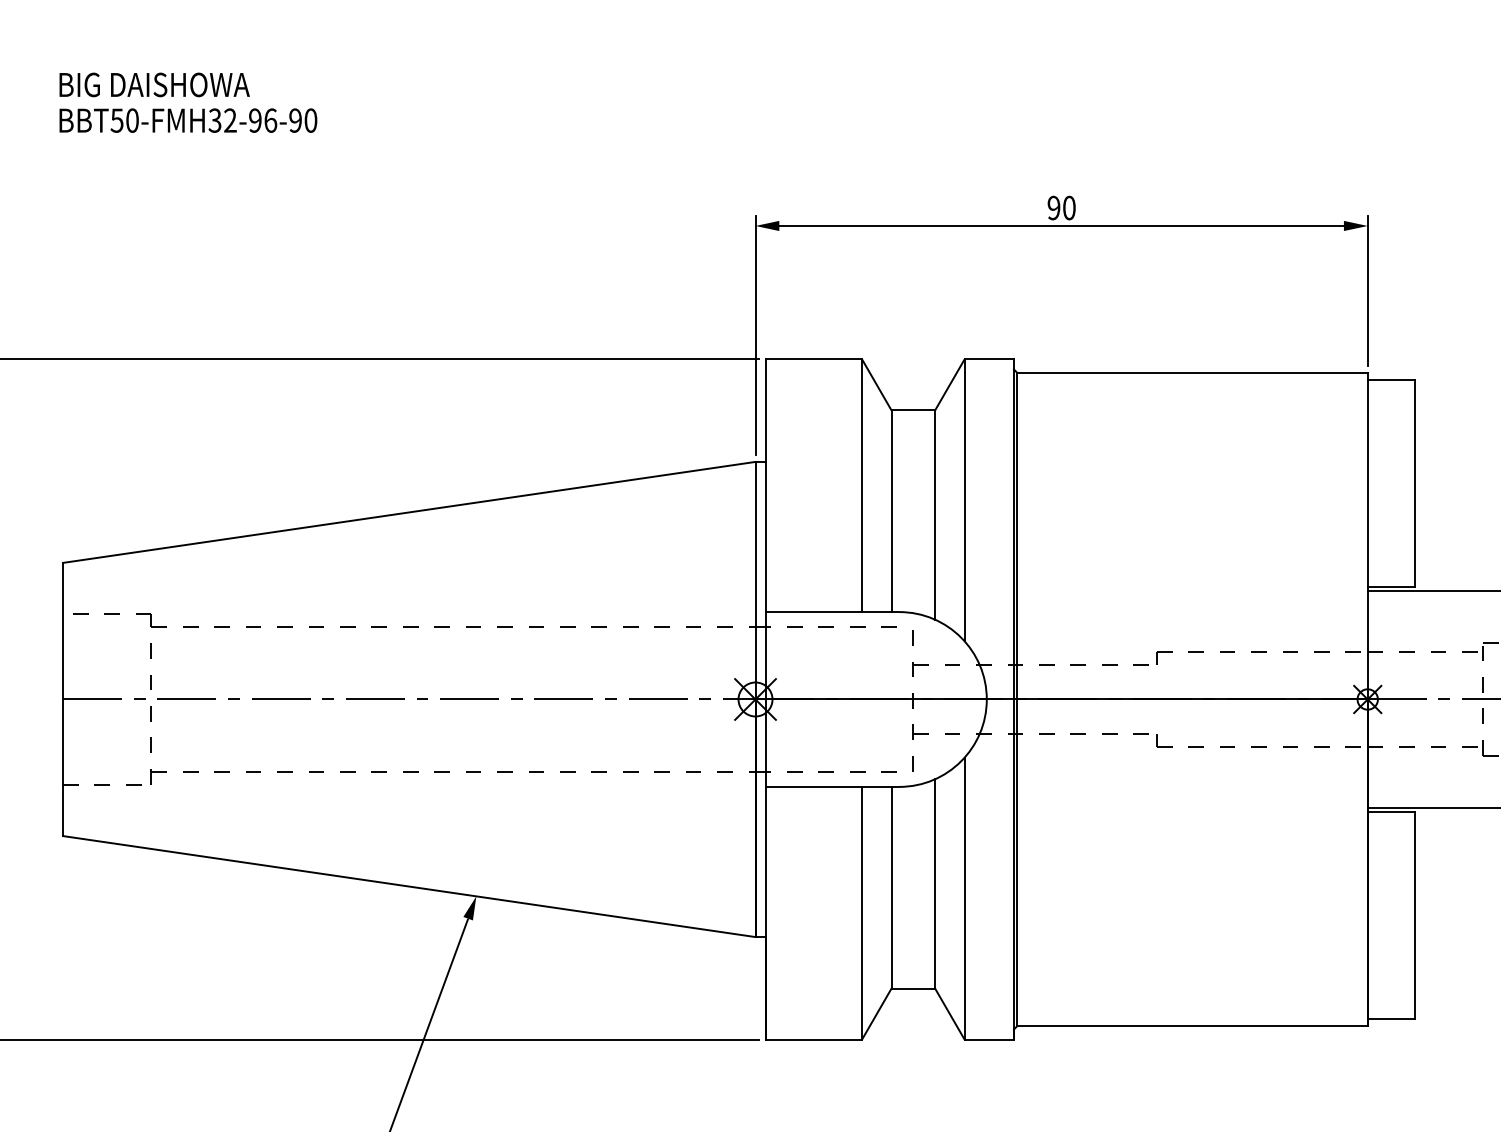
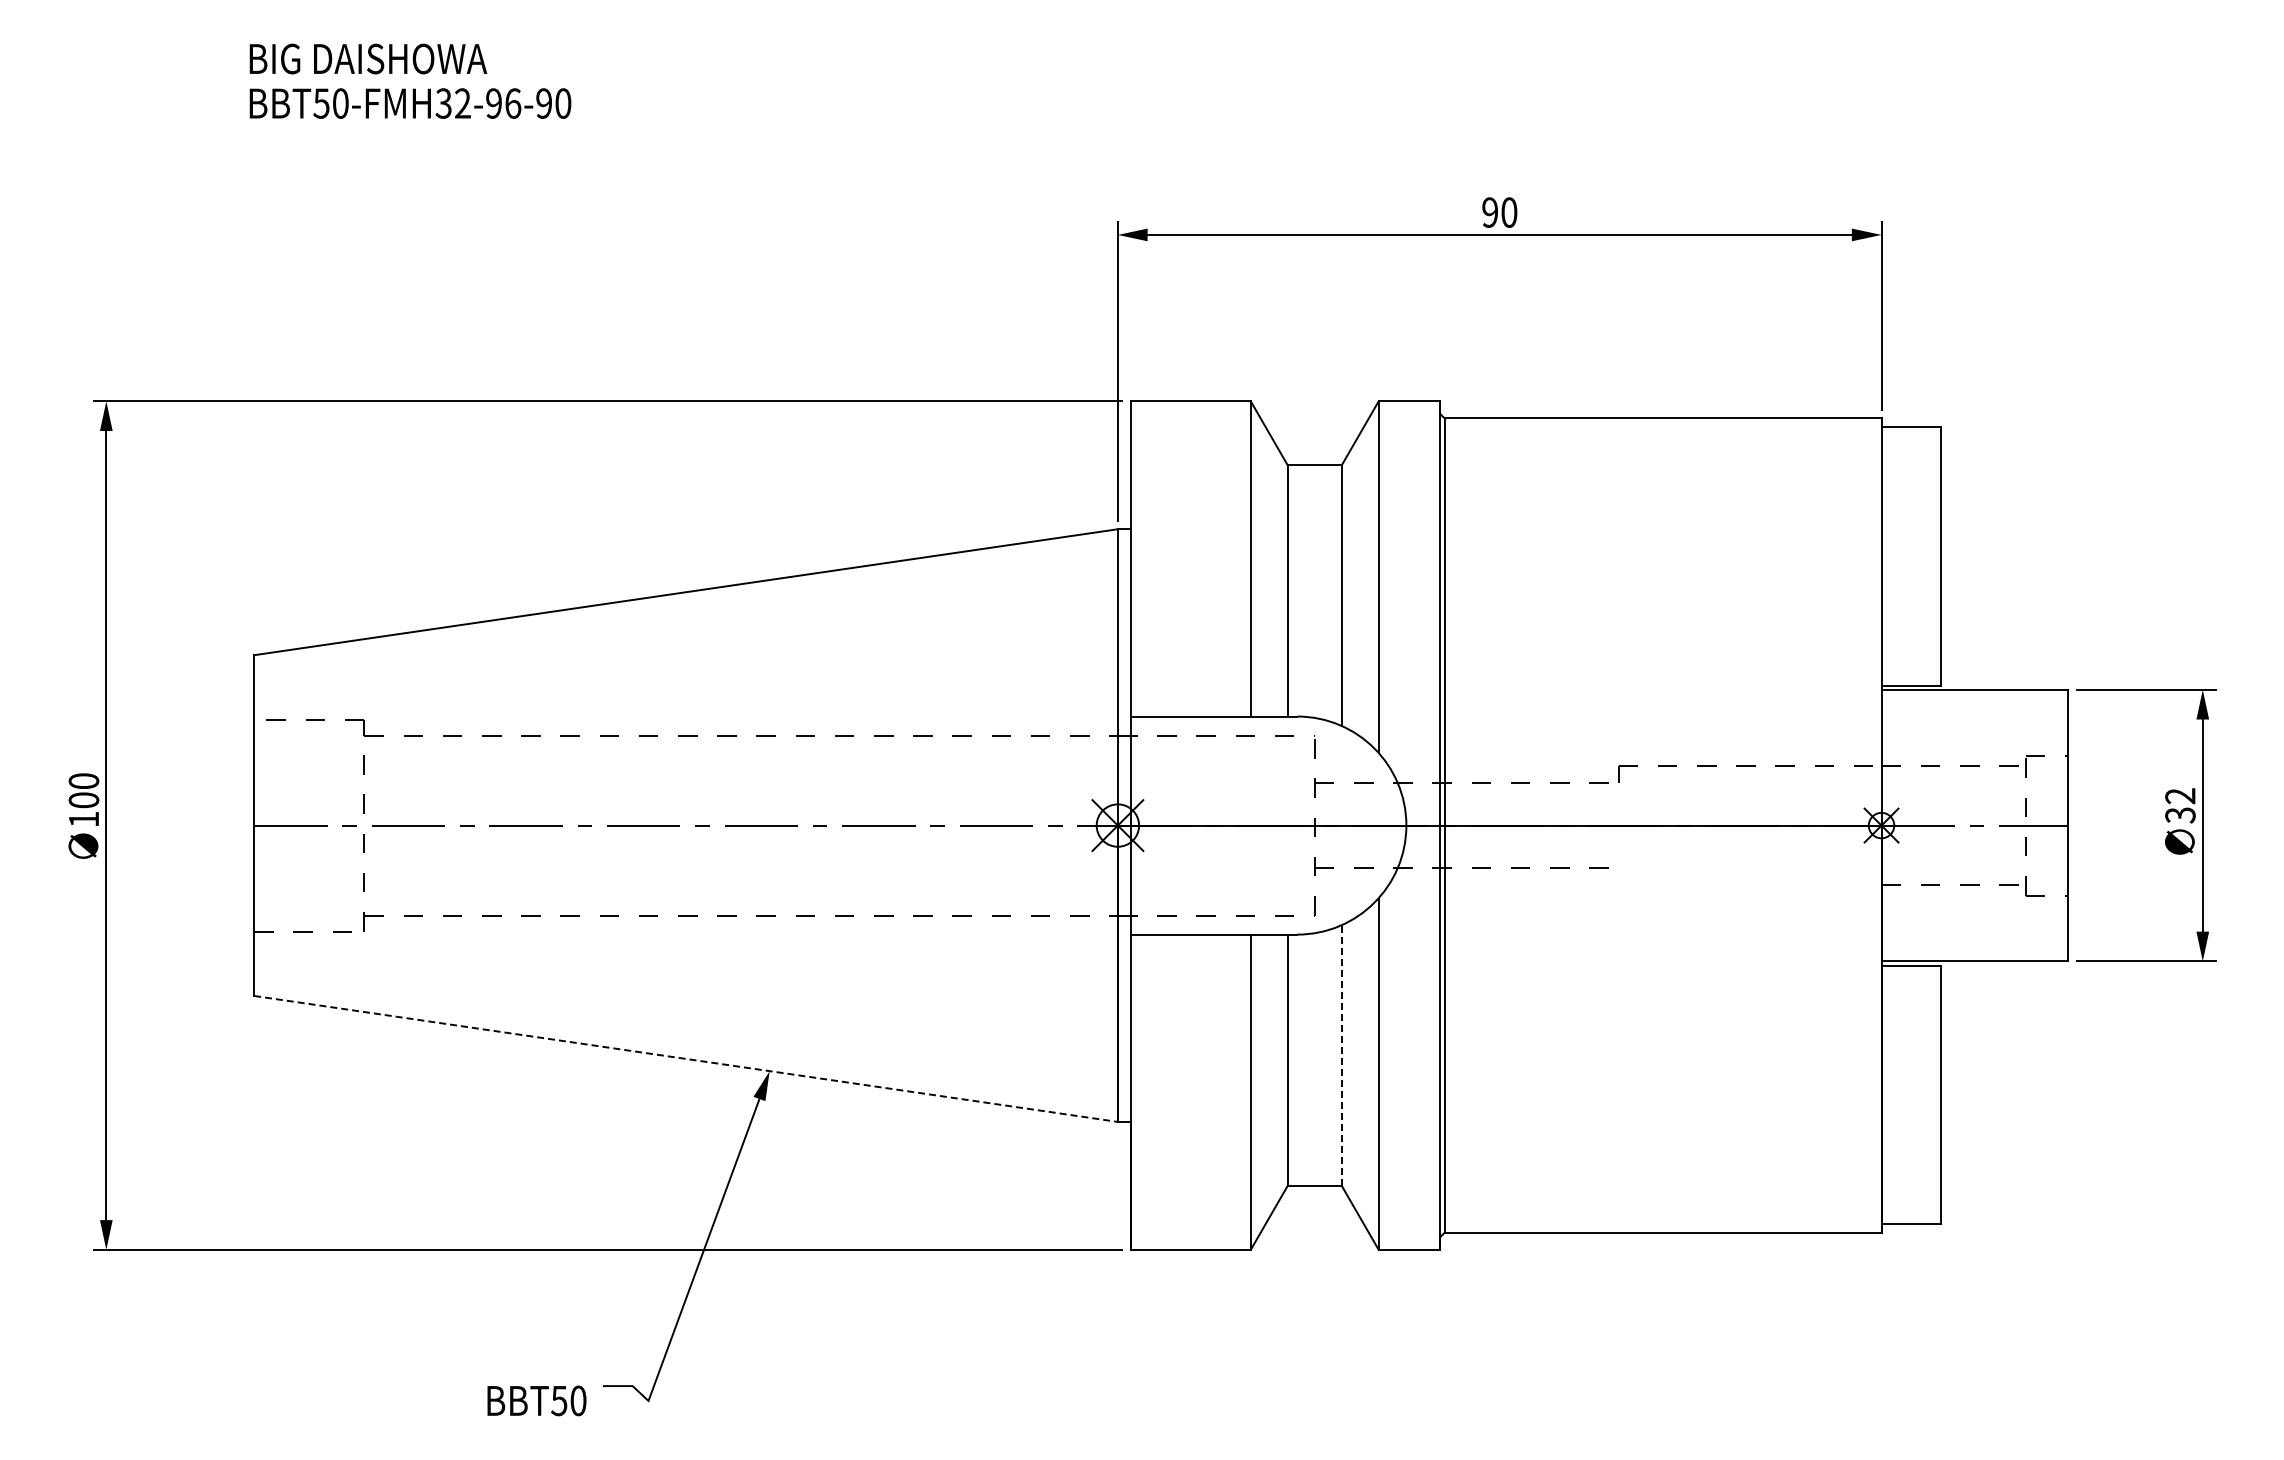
part: (1258, 746) -> (1745, 884), removed
line: (934, 883) -> (1341, 1055), solid -> dashed
line: (409, 887) -> (686, 1059), solid -> dashed

